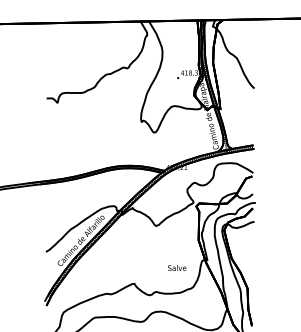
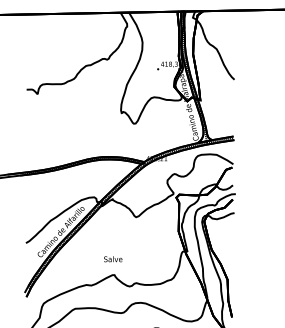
text: (177, 267) -> (113, 258), moved

